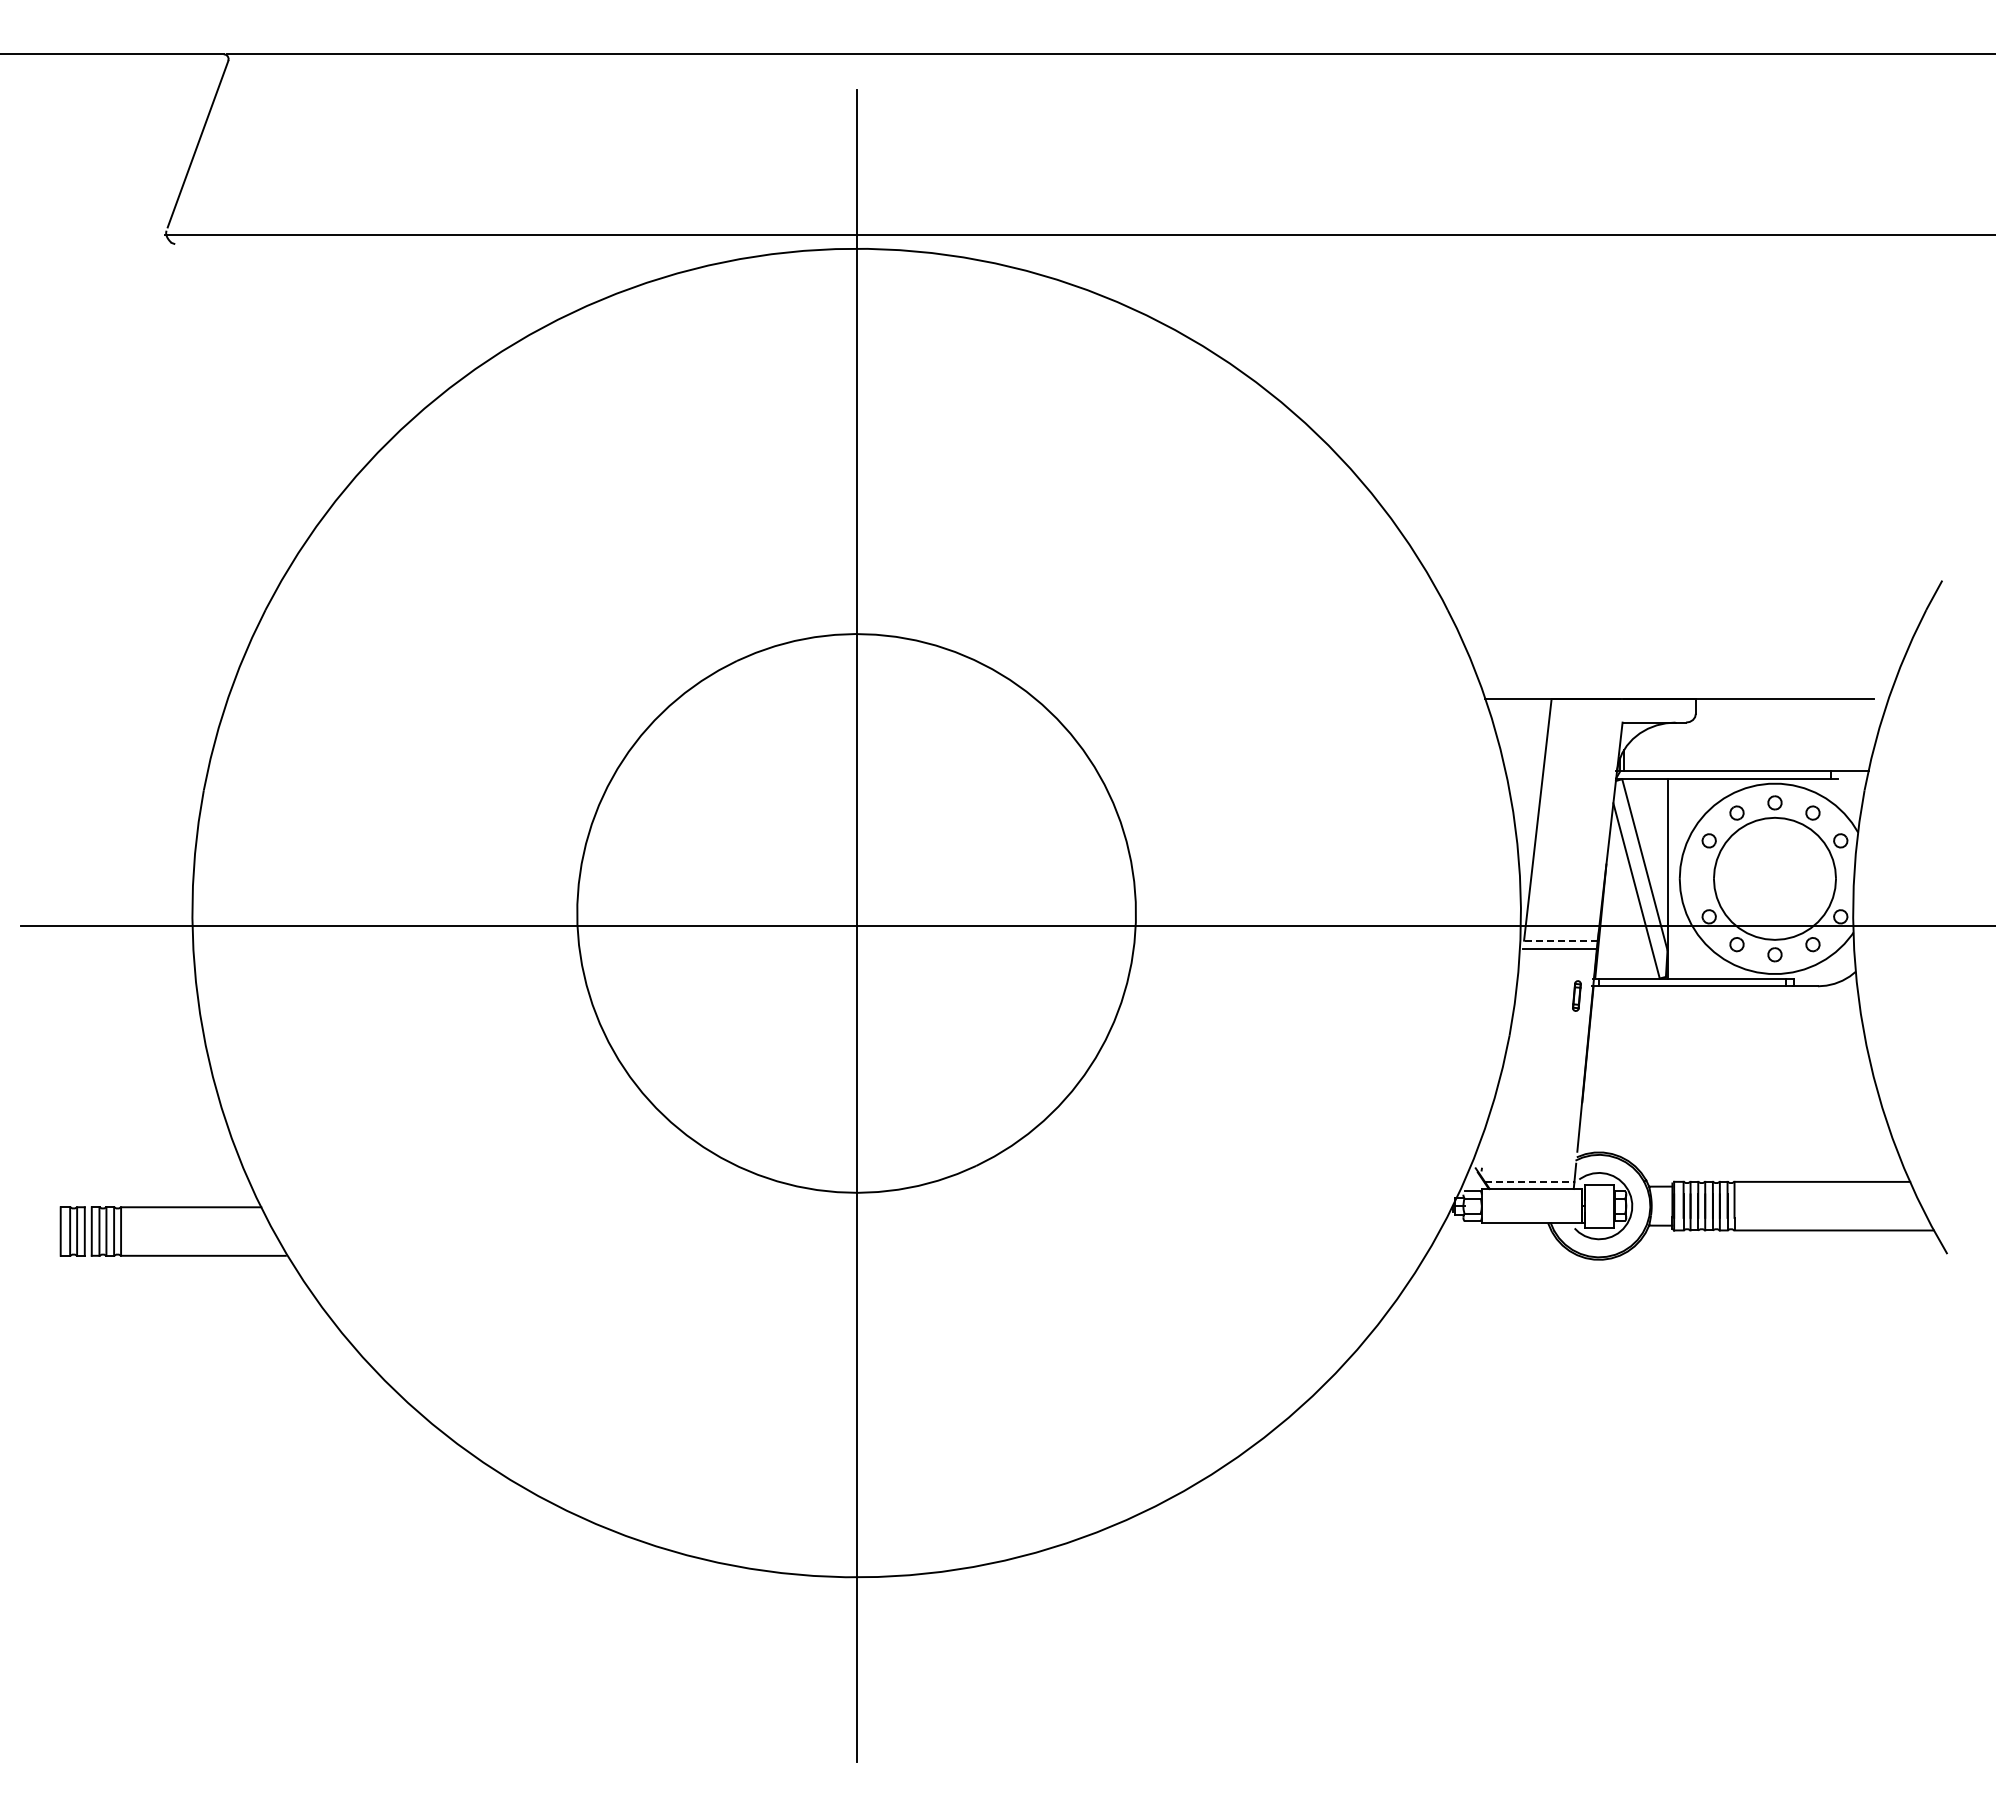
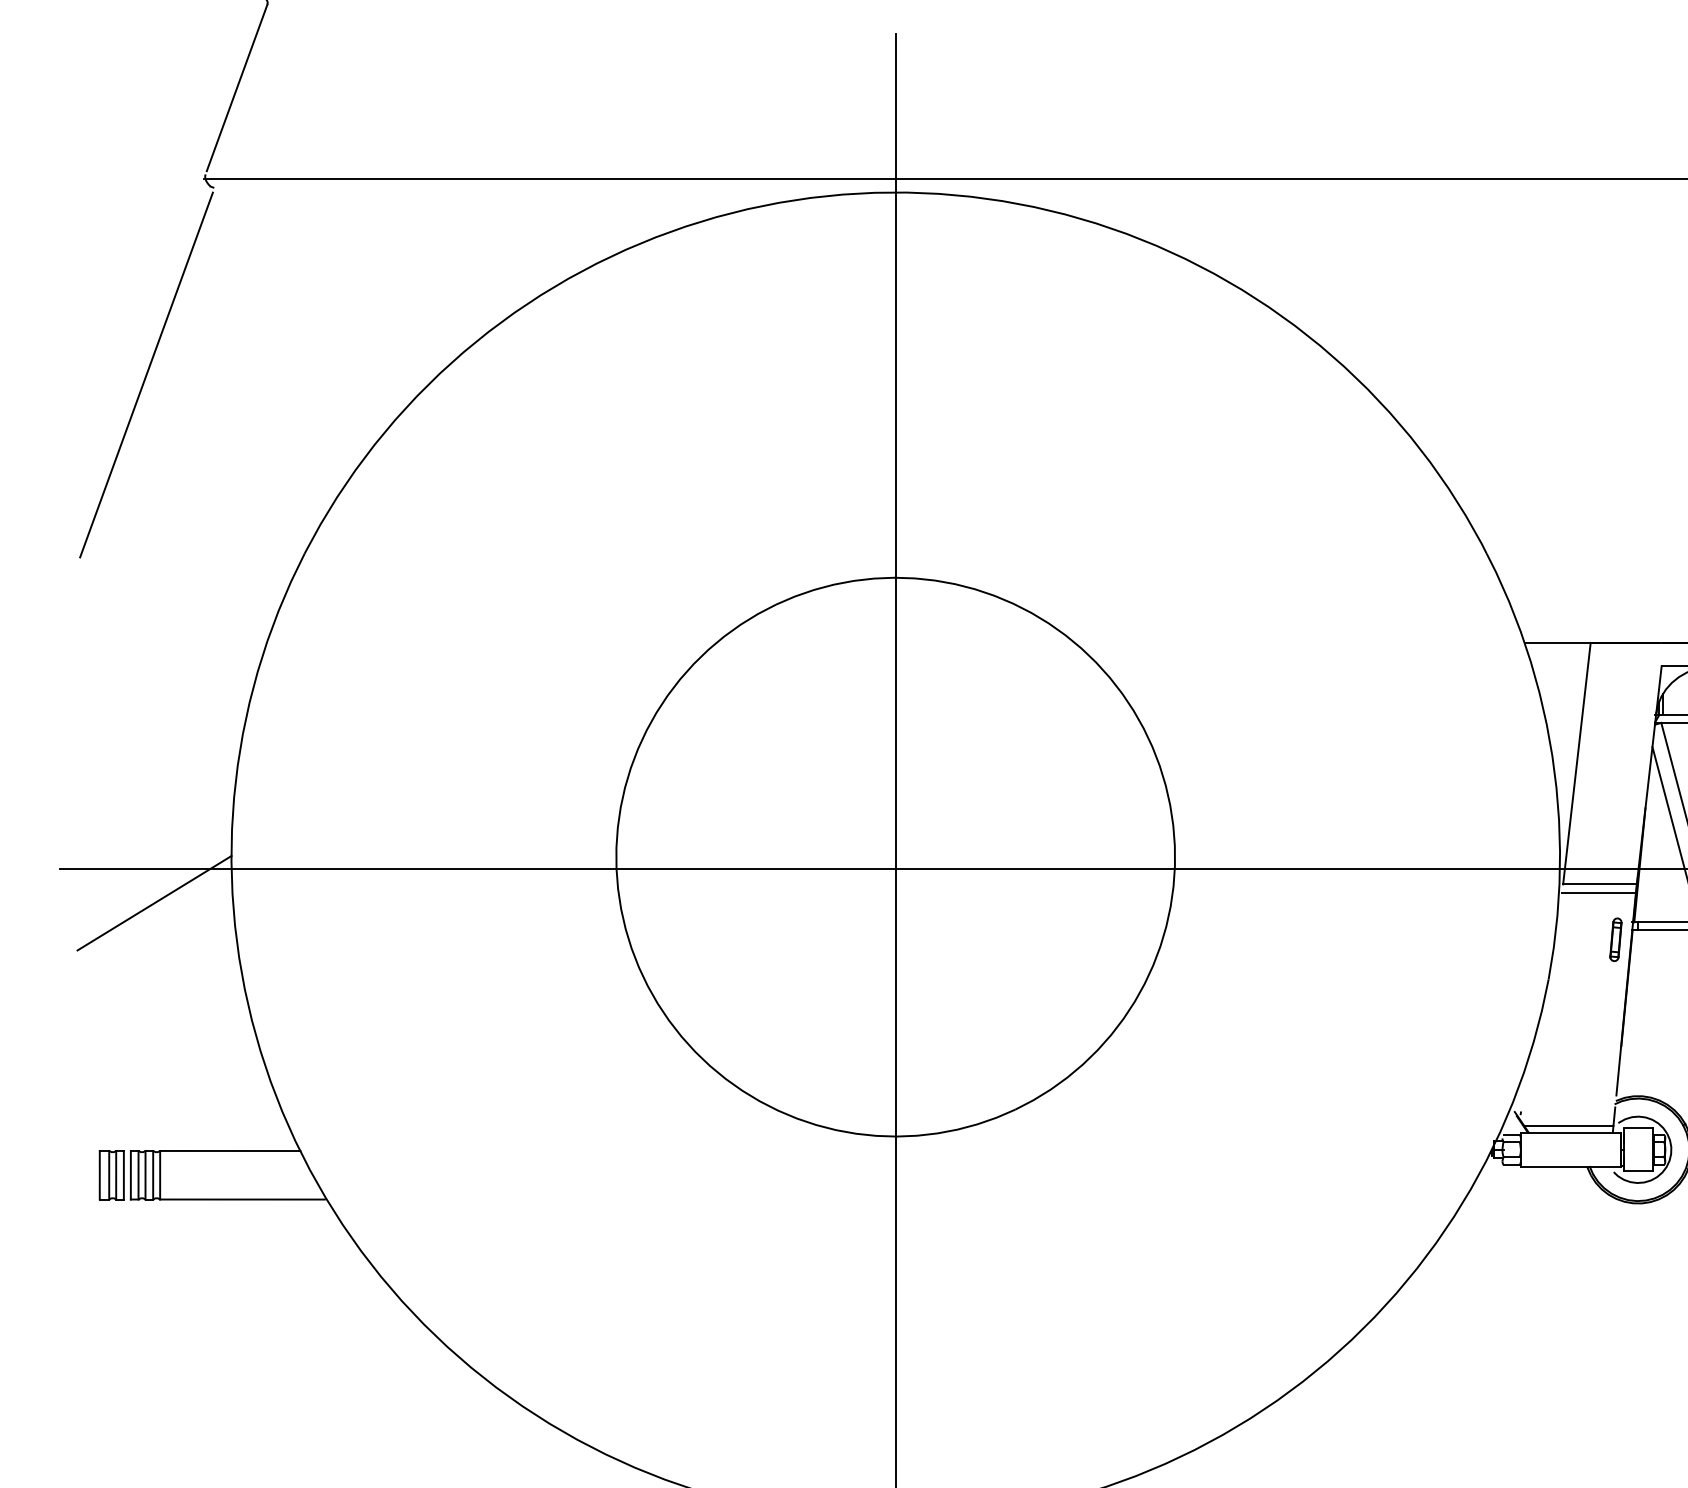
line: (107, 430) -> (146, 374), added
line: (1560, 940) -> (1599, 884), dashed -> solid
line: (115, 959) -> (154, 903), added
part: (1576, 995) -> (1615, 939), size x1.43
line: (1529, 1182) -> (1568, 1126), dashed -> solid

